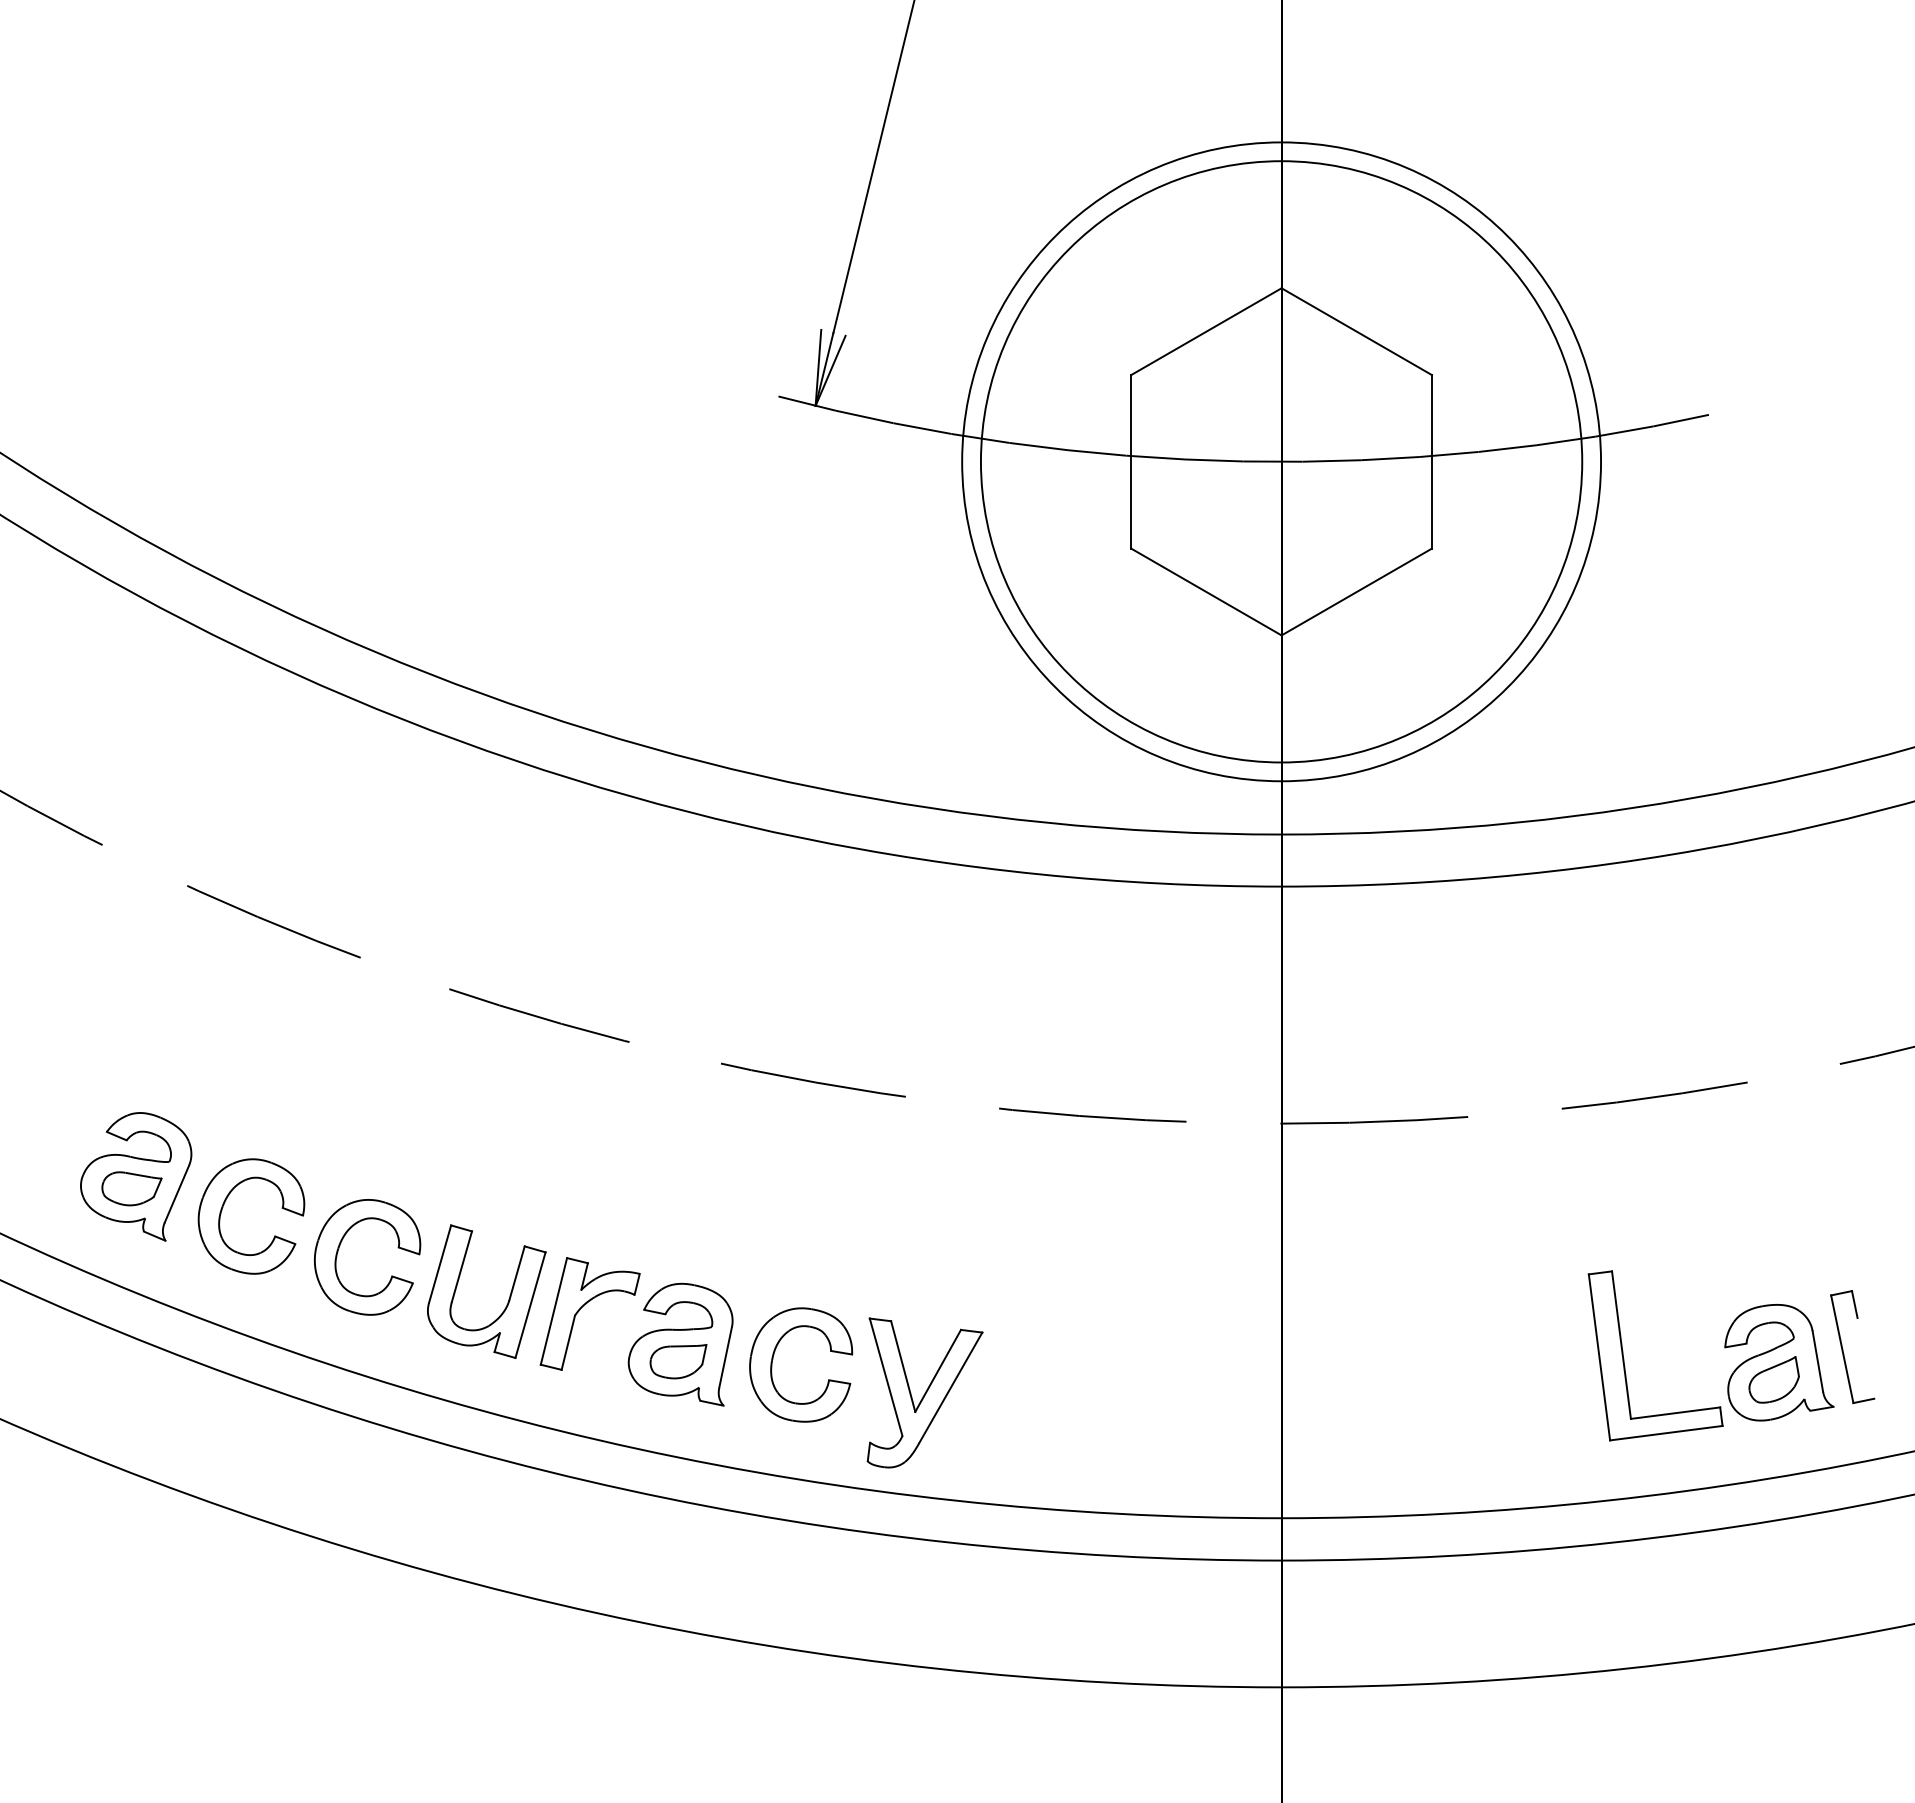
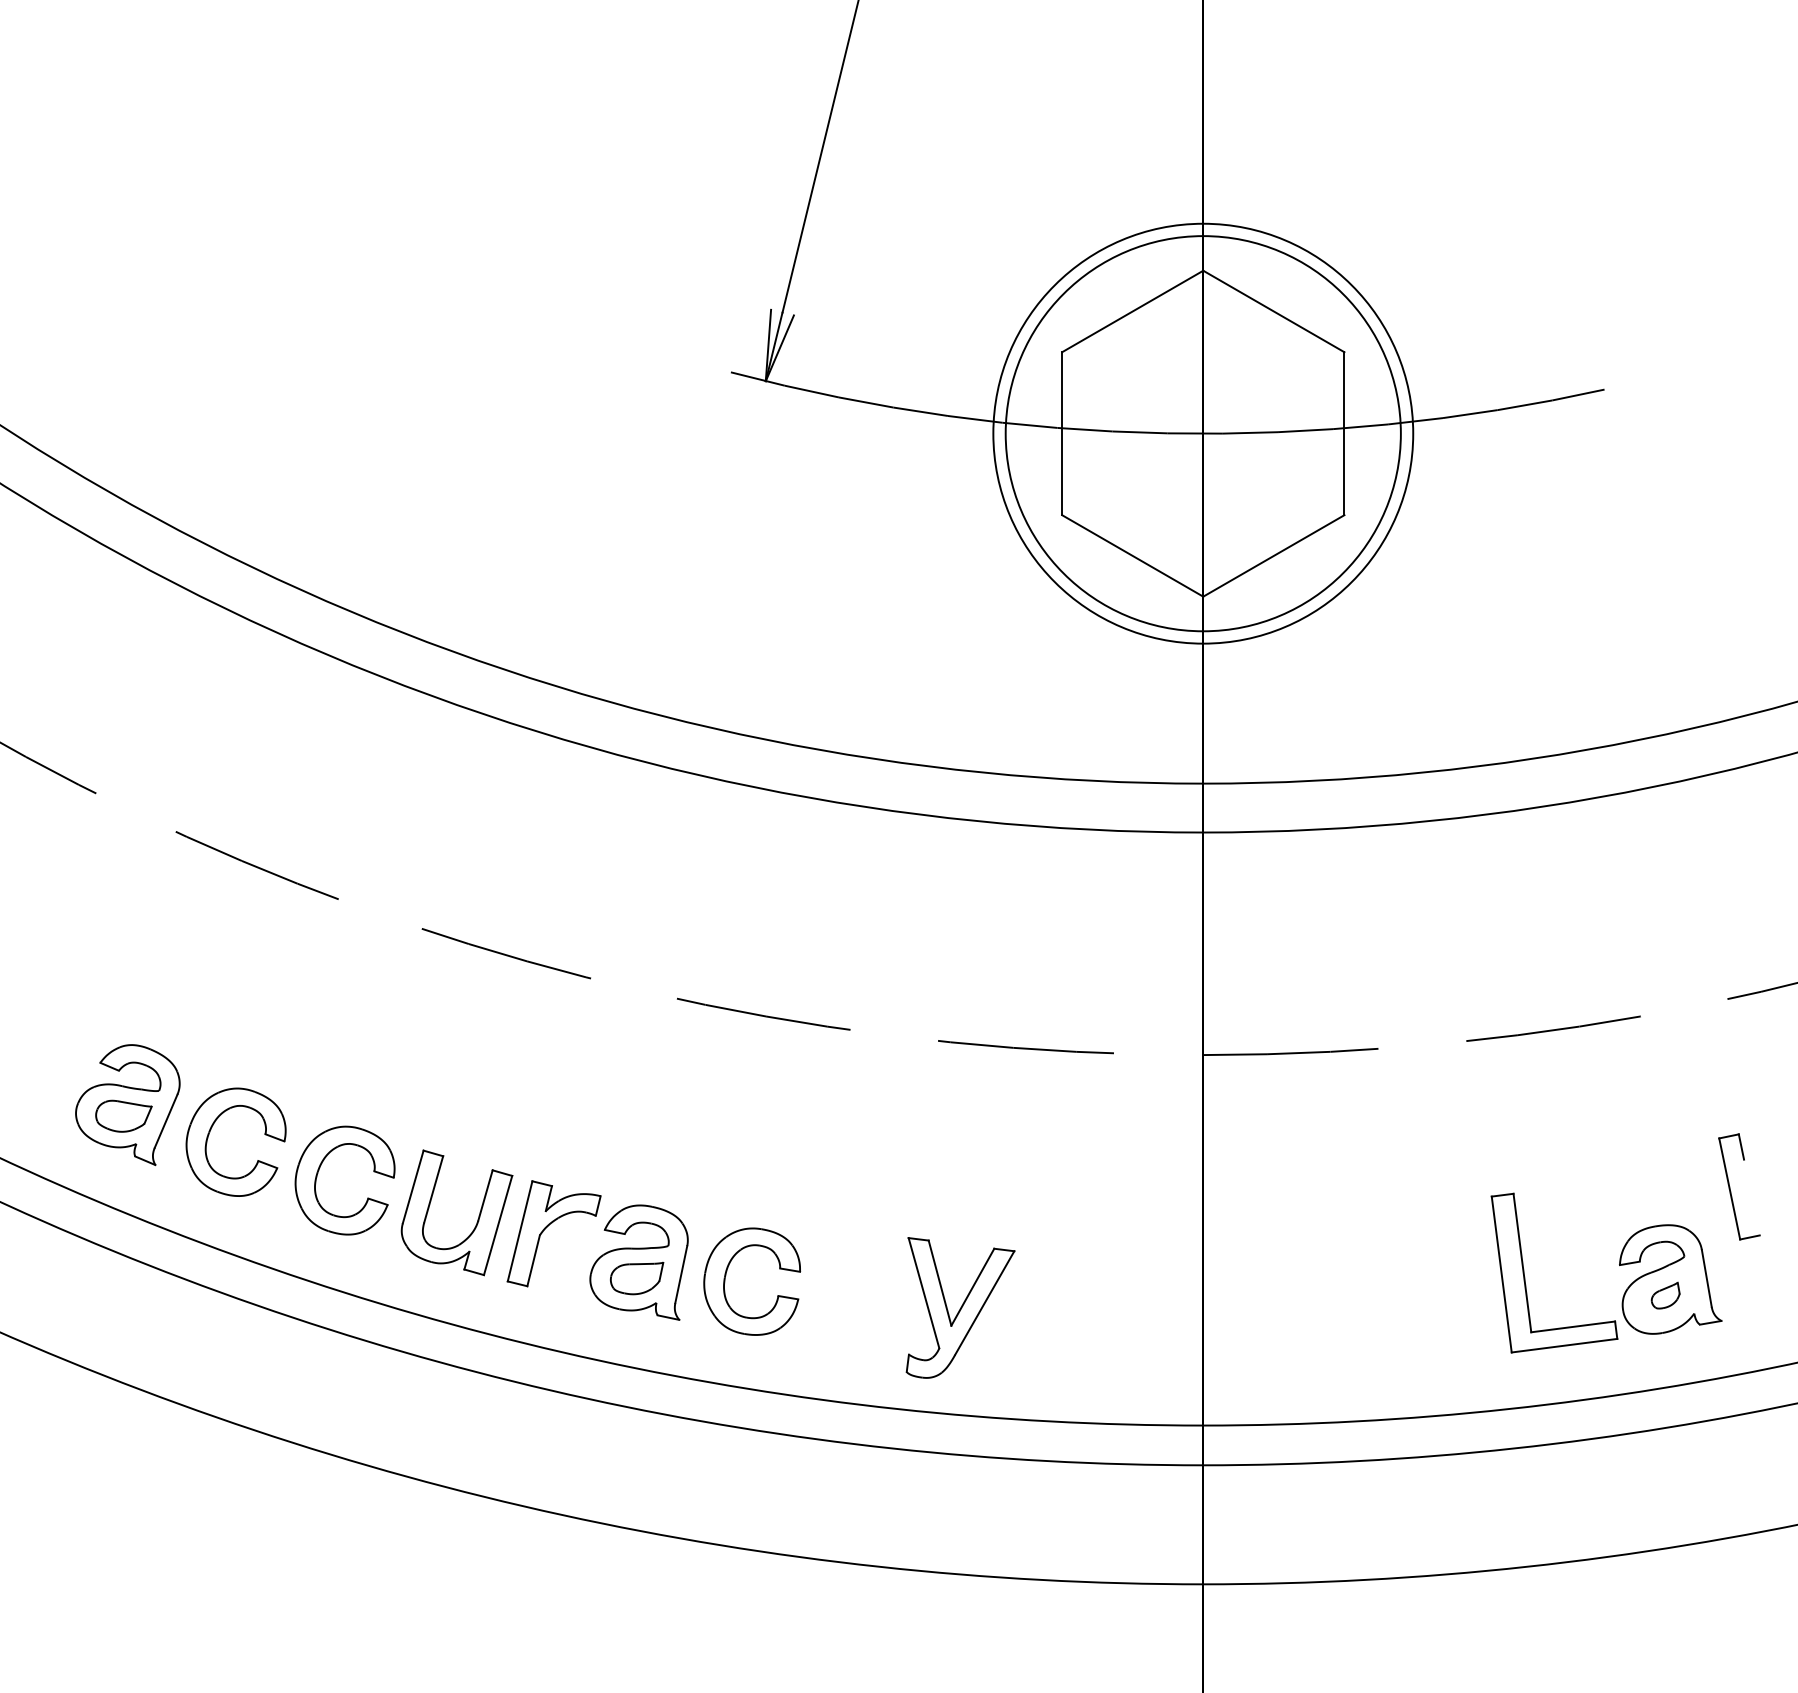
circle: (1281, 461) -> (1203, 433), size x0.7
circle: (1281, 461) -> (1203, 433), size x0.7
part: (1843, 1349) -> (1730, 1189), moved
part: (1773, 1379) -> (1665, 1295), size x0.6
part: (924, 1392) -> (960, 1307), moved

